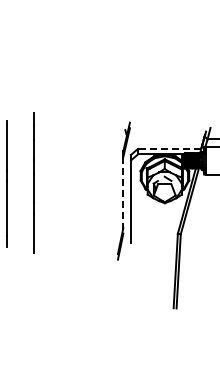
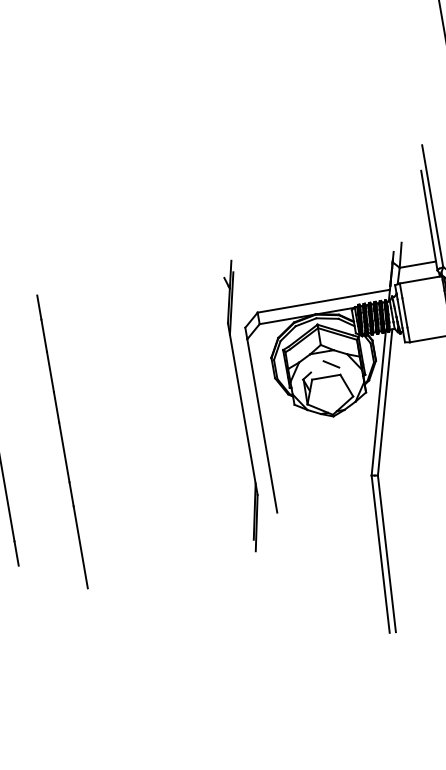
line: (169, 148) -> (323, 300), dashed -> solid
line: (33, 182) -> (61, 440), moved
line: (123, 195) -> (244, 415), dashed -> solid

